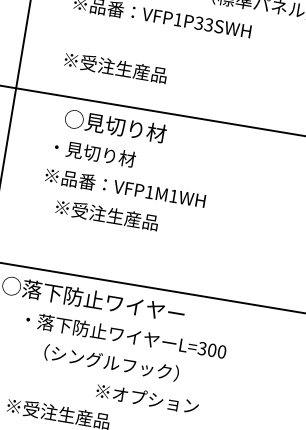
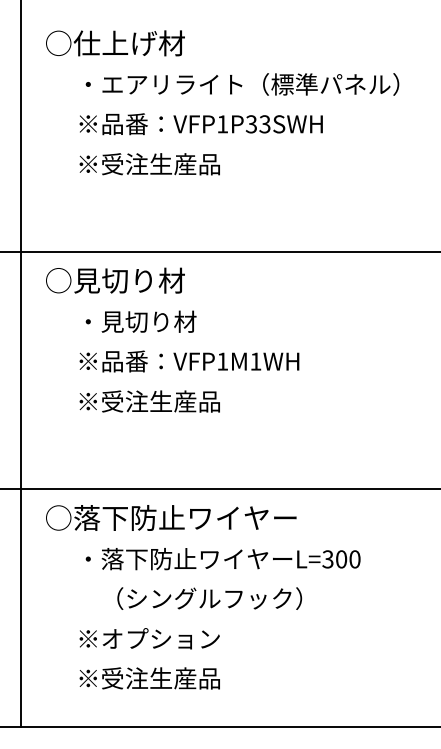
text: (115, 67) -> (149, 164), moved
text: (115, 126) -> (115, 280), moved
text: (106, 215) -> (149, 401), moved
text: (147, 398) -> (149, 638), moved

